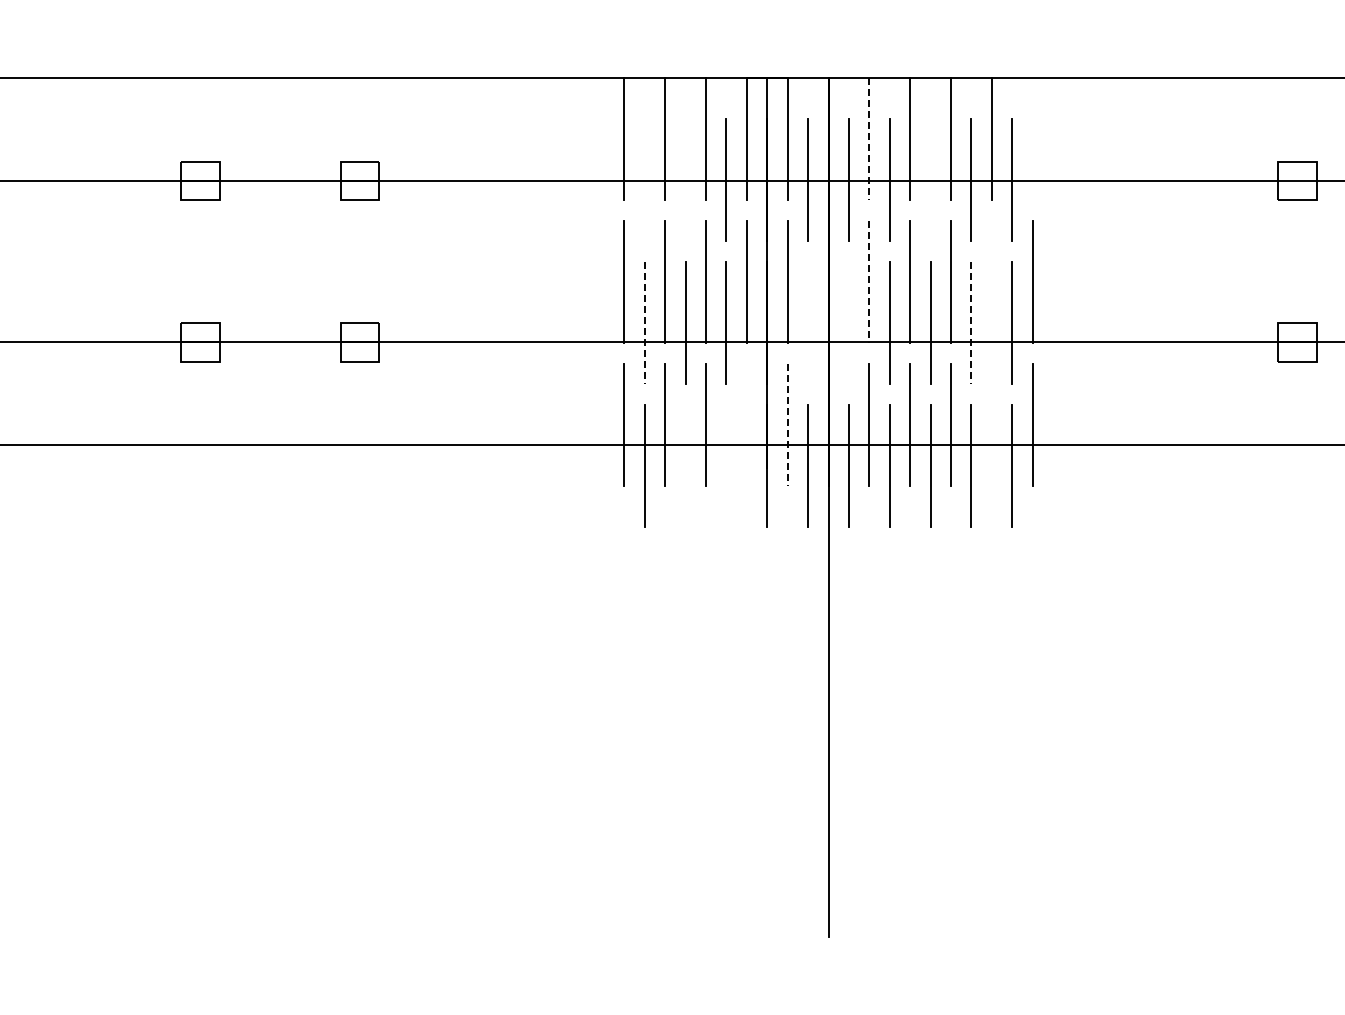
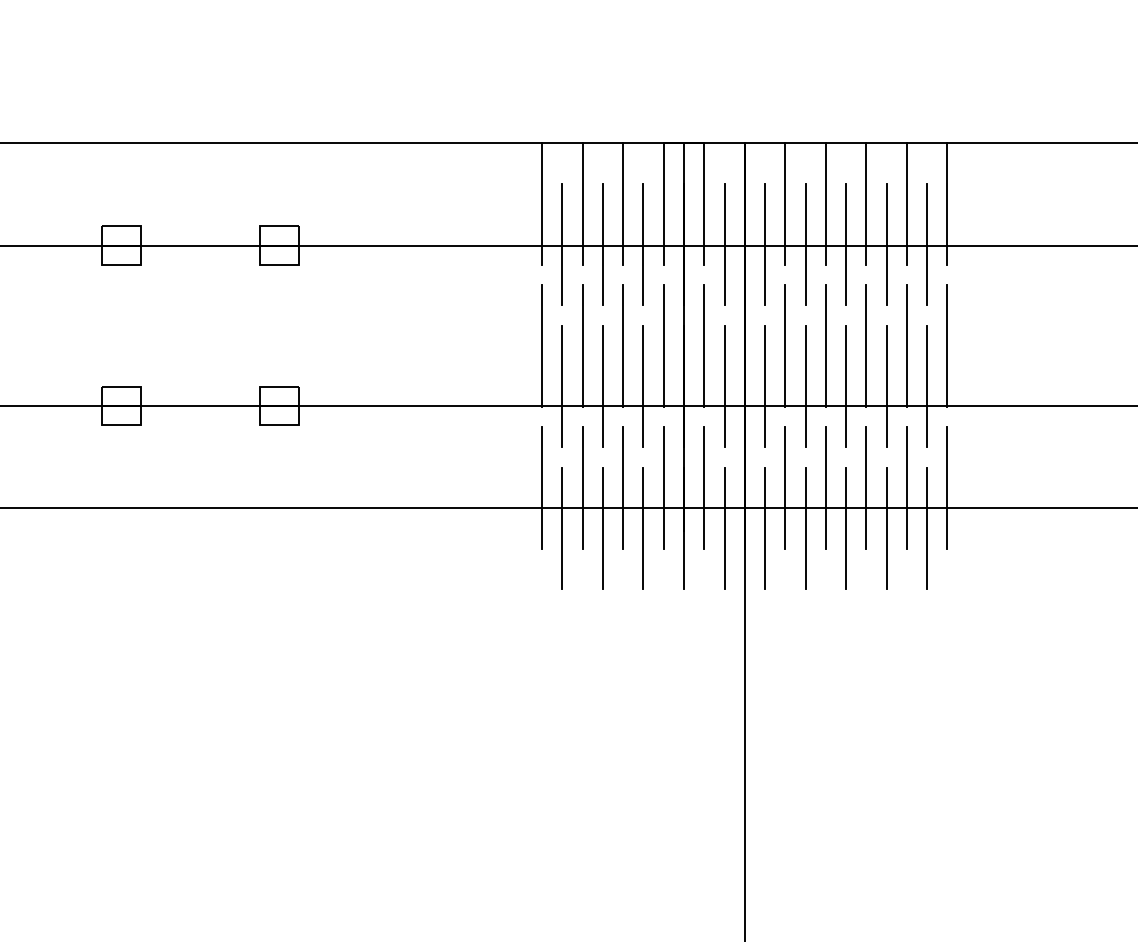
line: (1032, 138) -> (947, 203), added
line: (869, 139) -> (785, 204), dashed -> solid
line: (644, 179) -> (562, 244), added
line: (685, 179) -> (602, 244), added
line: (930, 179) -> (846, 244), added
line: (991, 281) -> (906, 345), added
line: (869, 282) -> (785, 346), dashed -> solid
line: (808, 322) -> (724, 386), added
line: (848, 322) -> (764, 386), added
line: (644, 323) -> (562, 387), dashed -> solid
line: (971, 323) -> (886, 387), dashed -> solid
line: (746, 424) -> (663, 487), added
line: (991, 424) -> (906, 487), added
line: (787, 425) -> (704, 488), dashed -> solid
line: (685, 465) -> (602, 528), added
line: (726, 465) -> (643, 528), added

